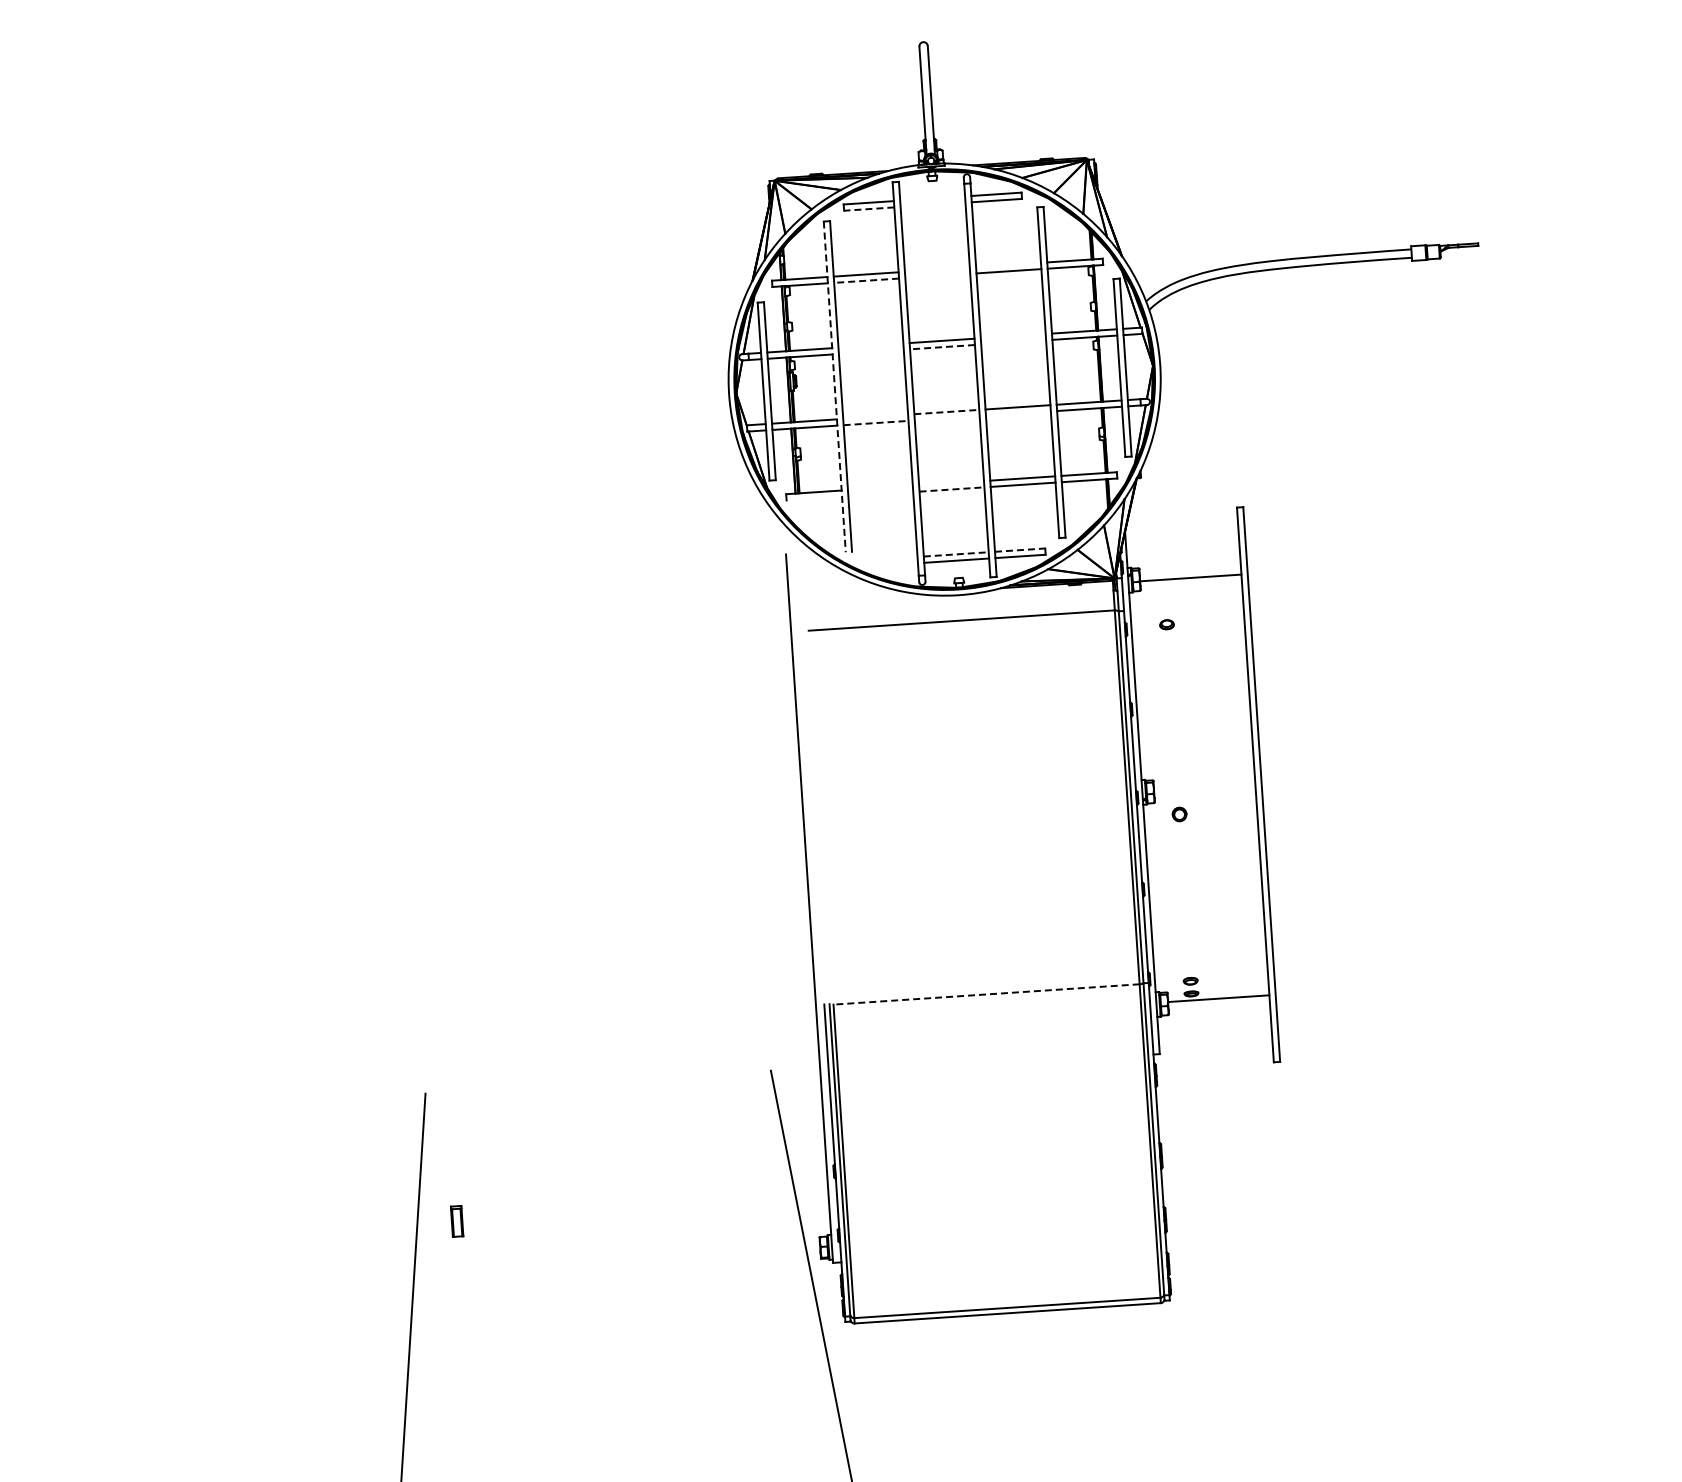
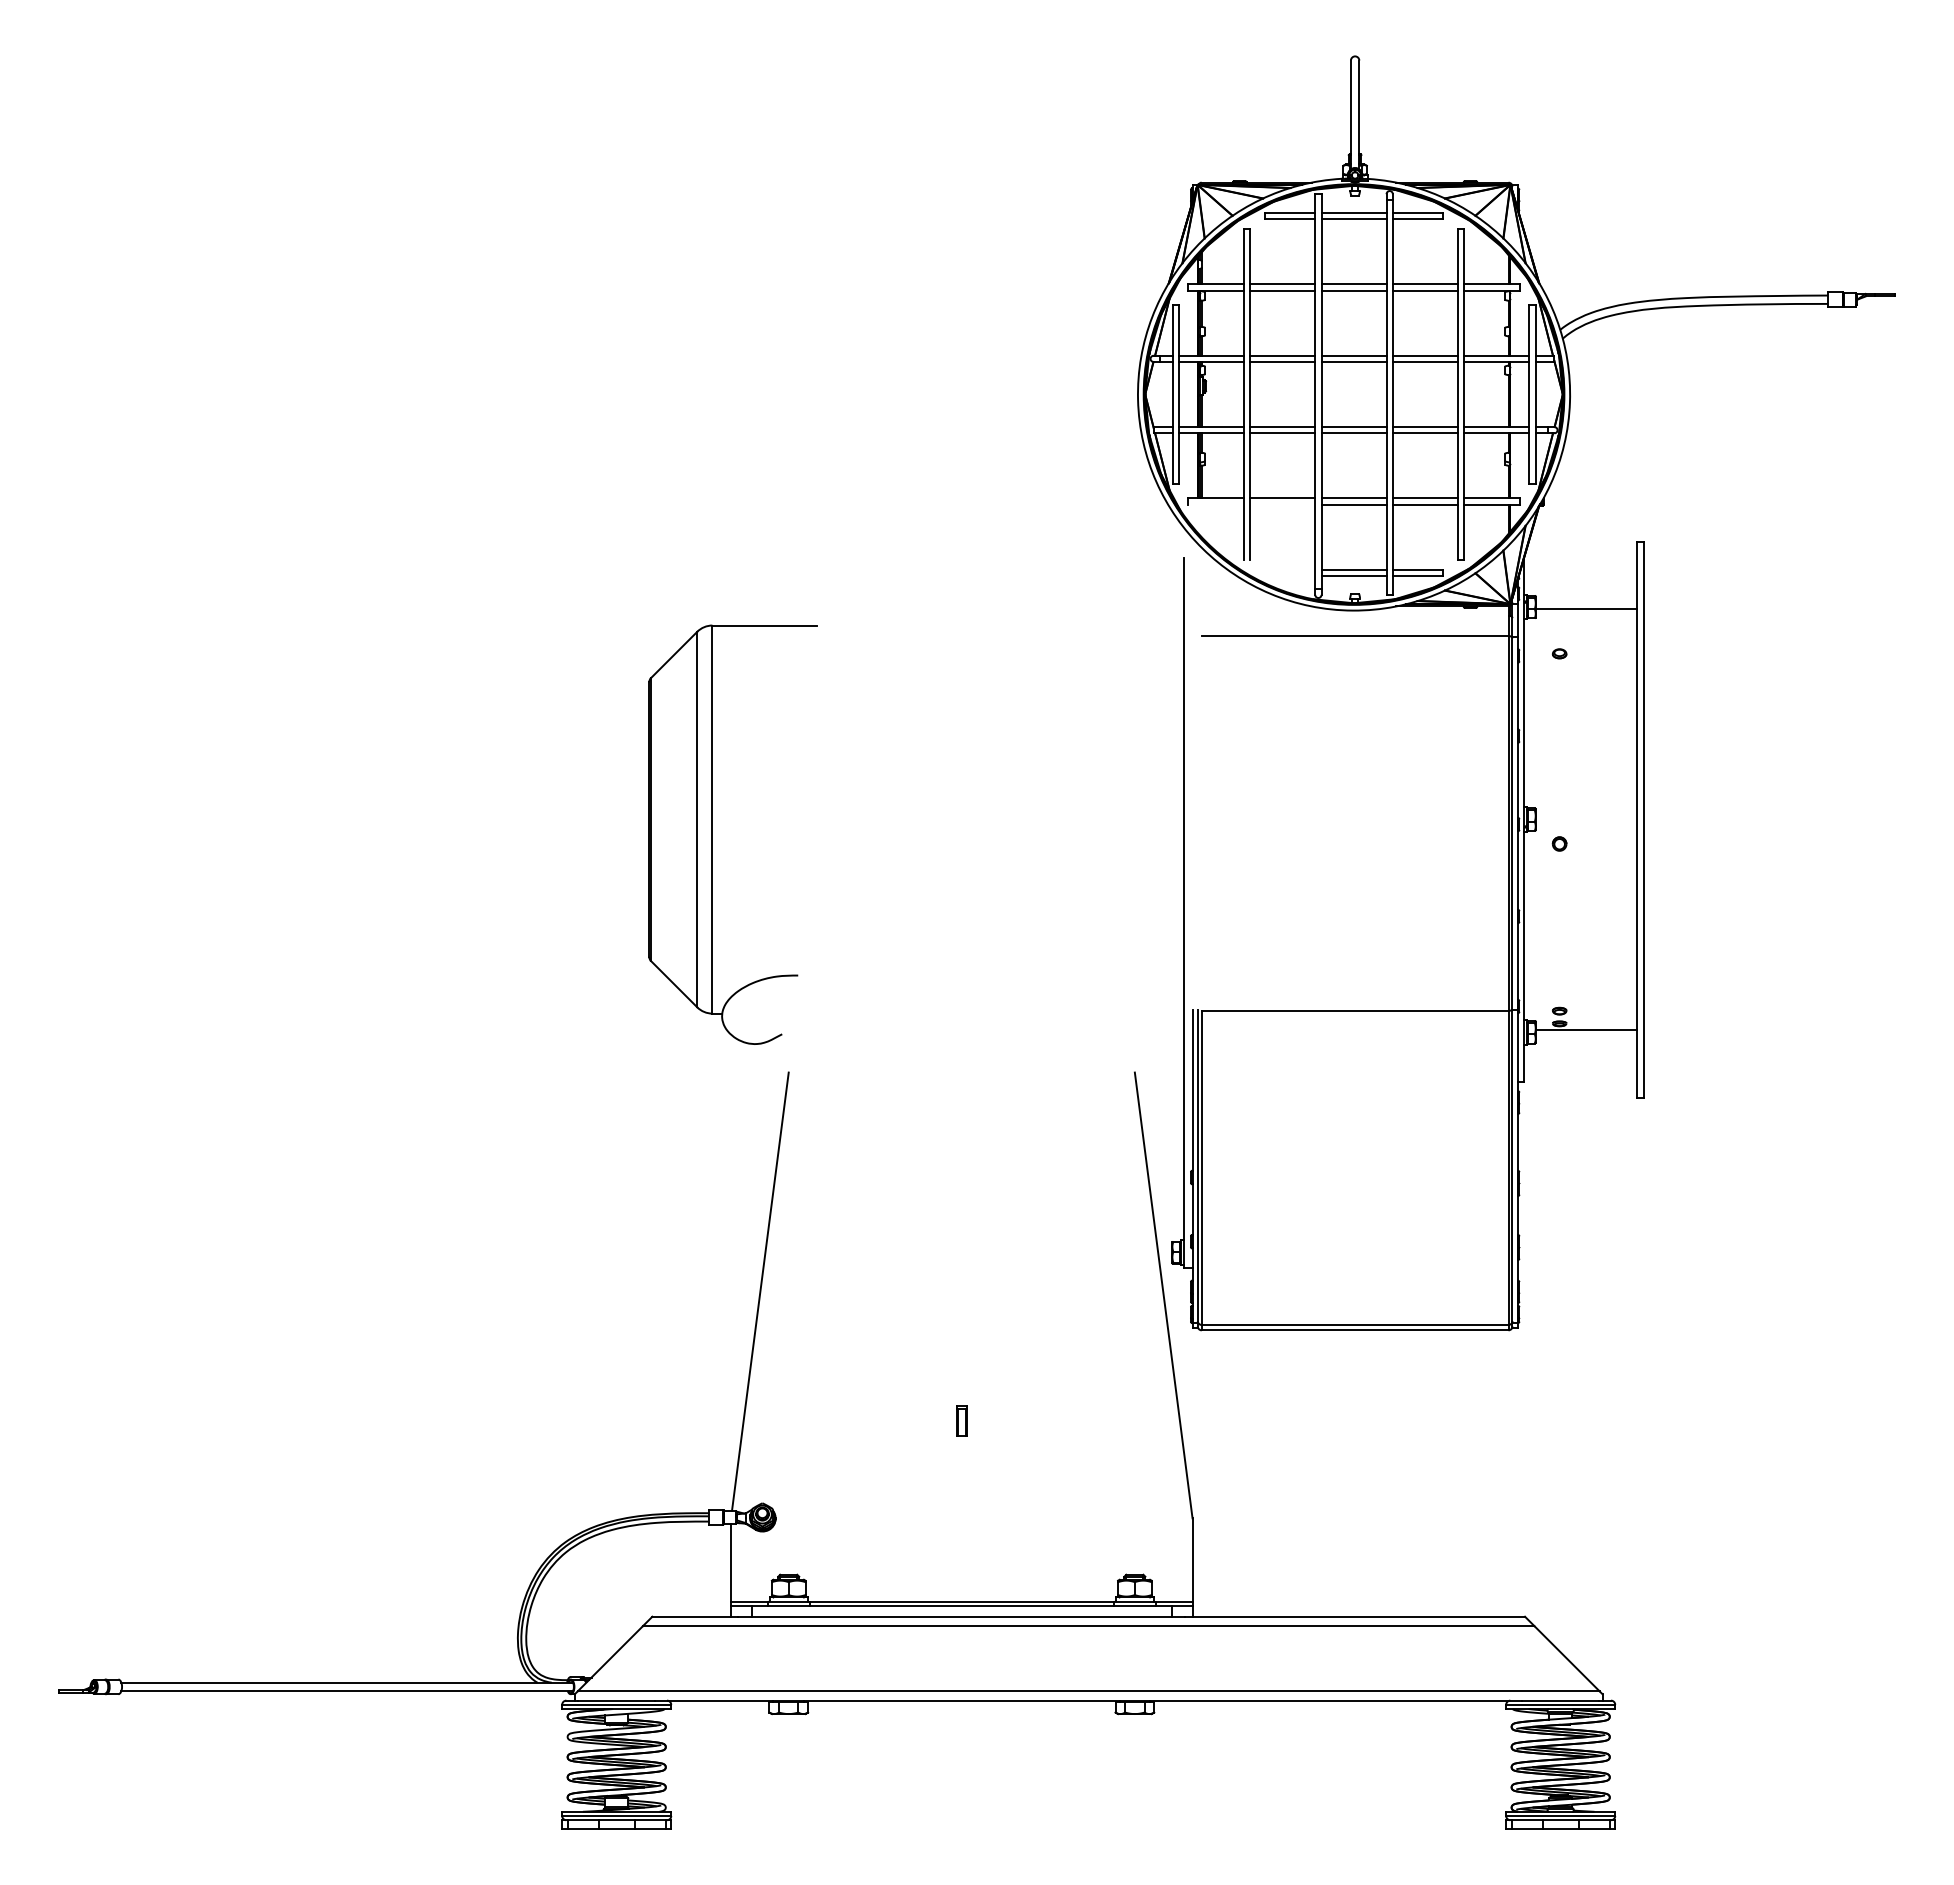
line: (932, 199) -> (1353, 213), added
line: (932, 205) -> (1353, 219), added
line: (868, 209) -> (1289, 219), dashed -> solid
line: (1007, 265) -> (1424, 284), added
line: (936, 269) -> (1353, 284), added
line: (937, 275) -> (1353, 290), added
line: (866, 280) -> (1282, 290), dashed -> solid
line: (1012, 336) -> (1424, 355), added
line: (1012, 342) -> (1424, 362), added
line: (870, 345) -> (1282, 355), added
line: (942, 347) -> (1354, 362), dashed -> solid
line: (871, 352) -> (1282, 362), added
line: (834, 386) -> (1243, 394), dashed -> solid
line: (947, 412) -> (1354, 427), dashed -> solid
line: (1017, 413) -> (1424, 433), added
line: (875, 417) -> (1282, 427), added
line: (946, 418) -> (1353, 433), added
line: (875, 423) -> (1282, 433), dashed -> solid
line: (951, 483) -> (1353, 498), added
line: (880, 488) -> (1282, 498), added
line: (952, 489) -> (1354, 504), dashed -> solid
line: (1020, 549) -> (1418, 569), dashed -> solid
line: (956, 554) -> (1354, 569), dashed -> solid
part: (333, 861) -> (712, 834), added
line: (985, 994) -> (1354, 1010), dashed -> solid
part: (456, 1220) -> (961, 1420), moved

